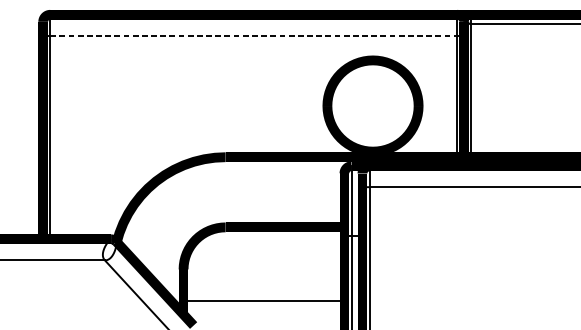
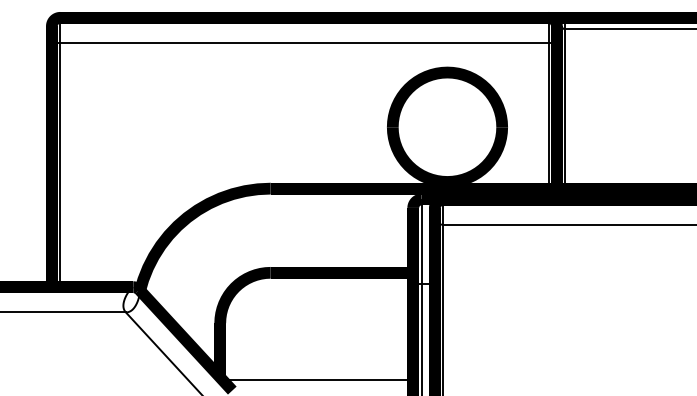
line: (253, 36) -> (304, 43), dashed -> solid
line: (264, 301) -> (317, 379), moved

